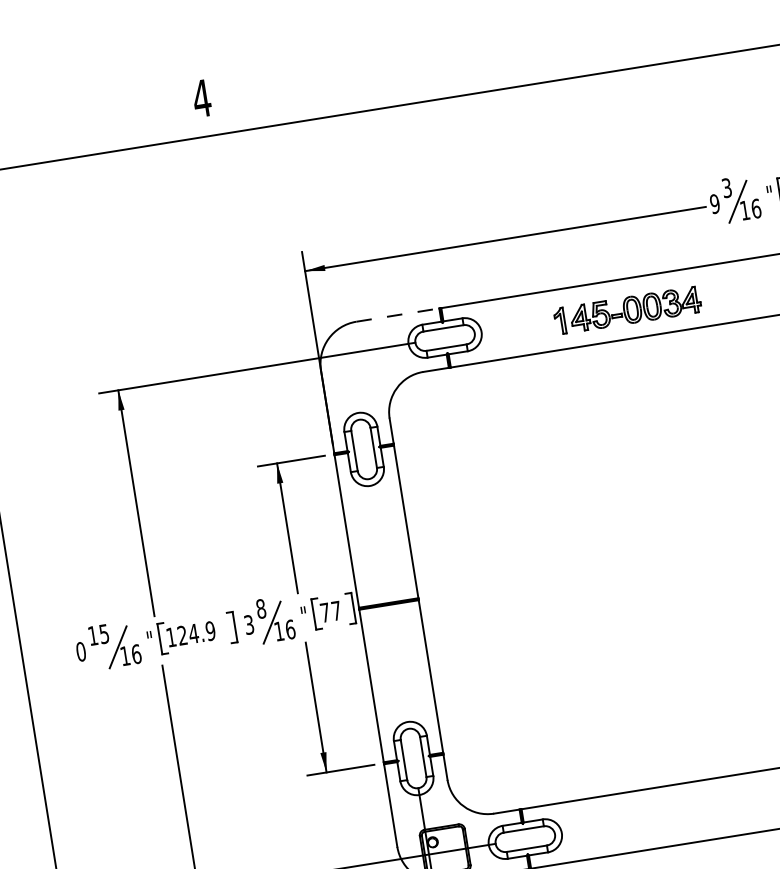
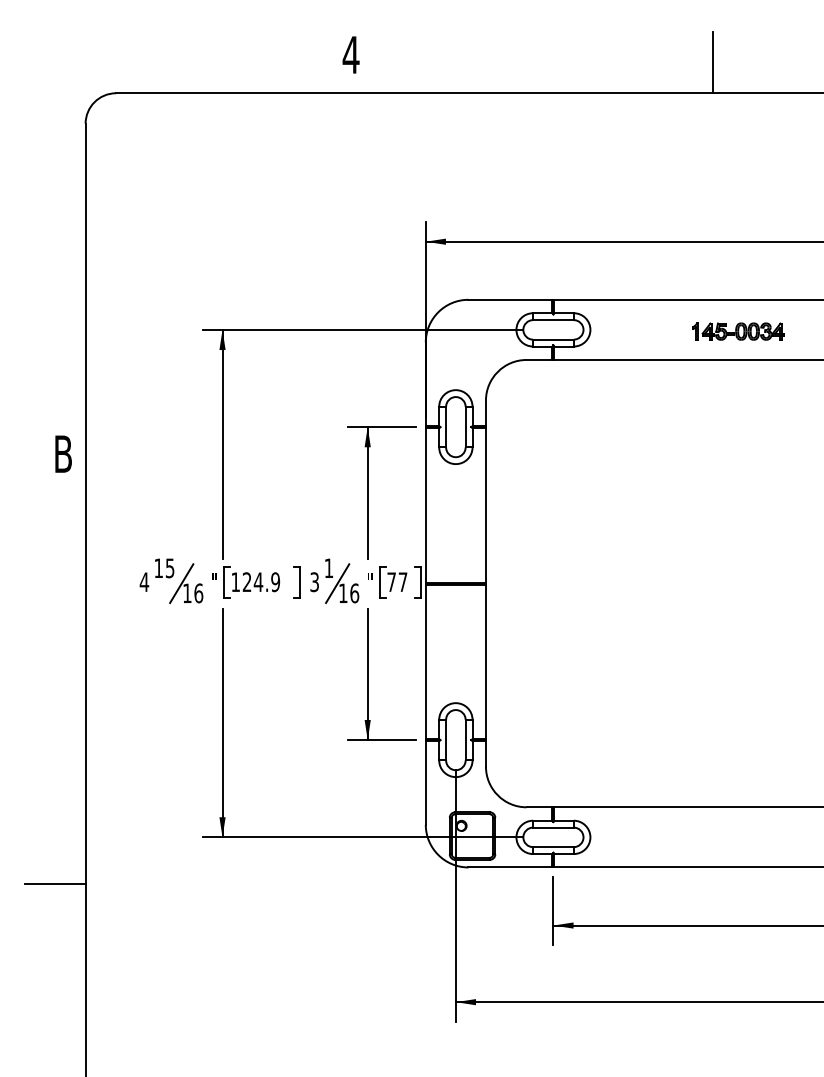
line: (560, 48) -> (713, 62), added
part: (628, 310) -> (738, 331), size x0.62
line: (397, 314) -> (510, 299), dashed -> solid
text: (260, 609) -> (328, 568), 8 -> 1
text: (81, 652) -> (144, 582), 0 -> 4

